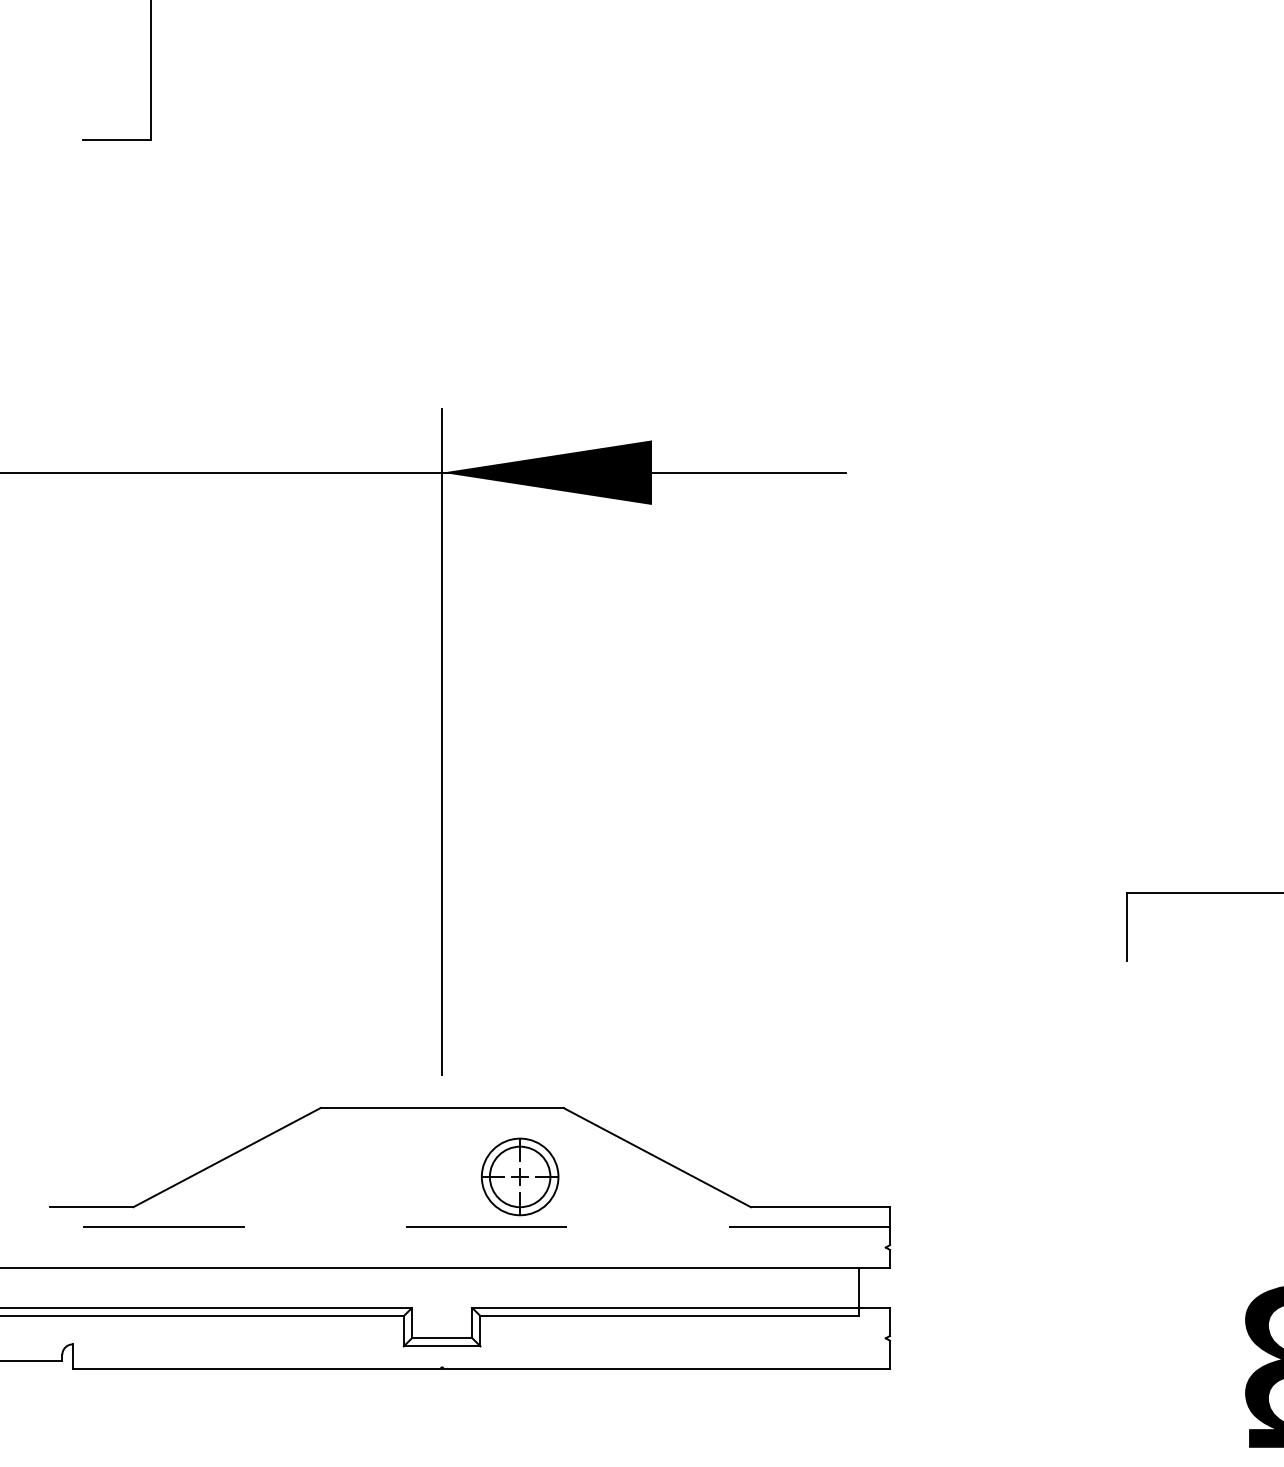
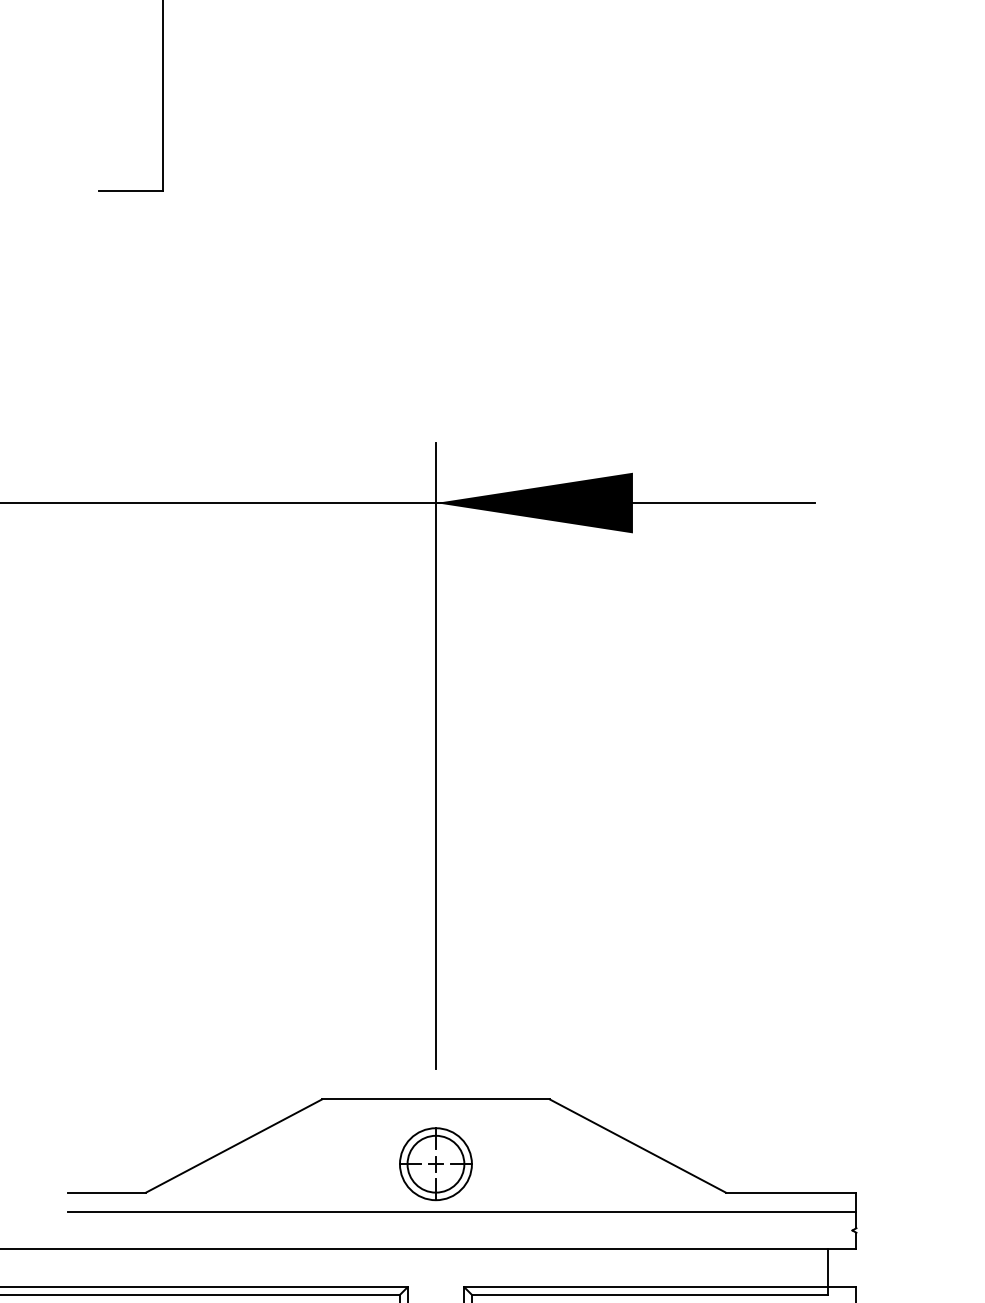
part: (520, 1176) -> (436, 1163), moved
line: (470, 1227) -> (462, 1211), dashed -> solid

